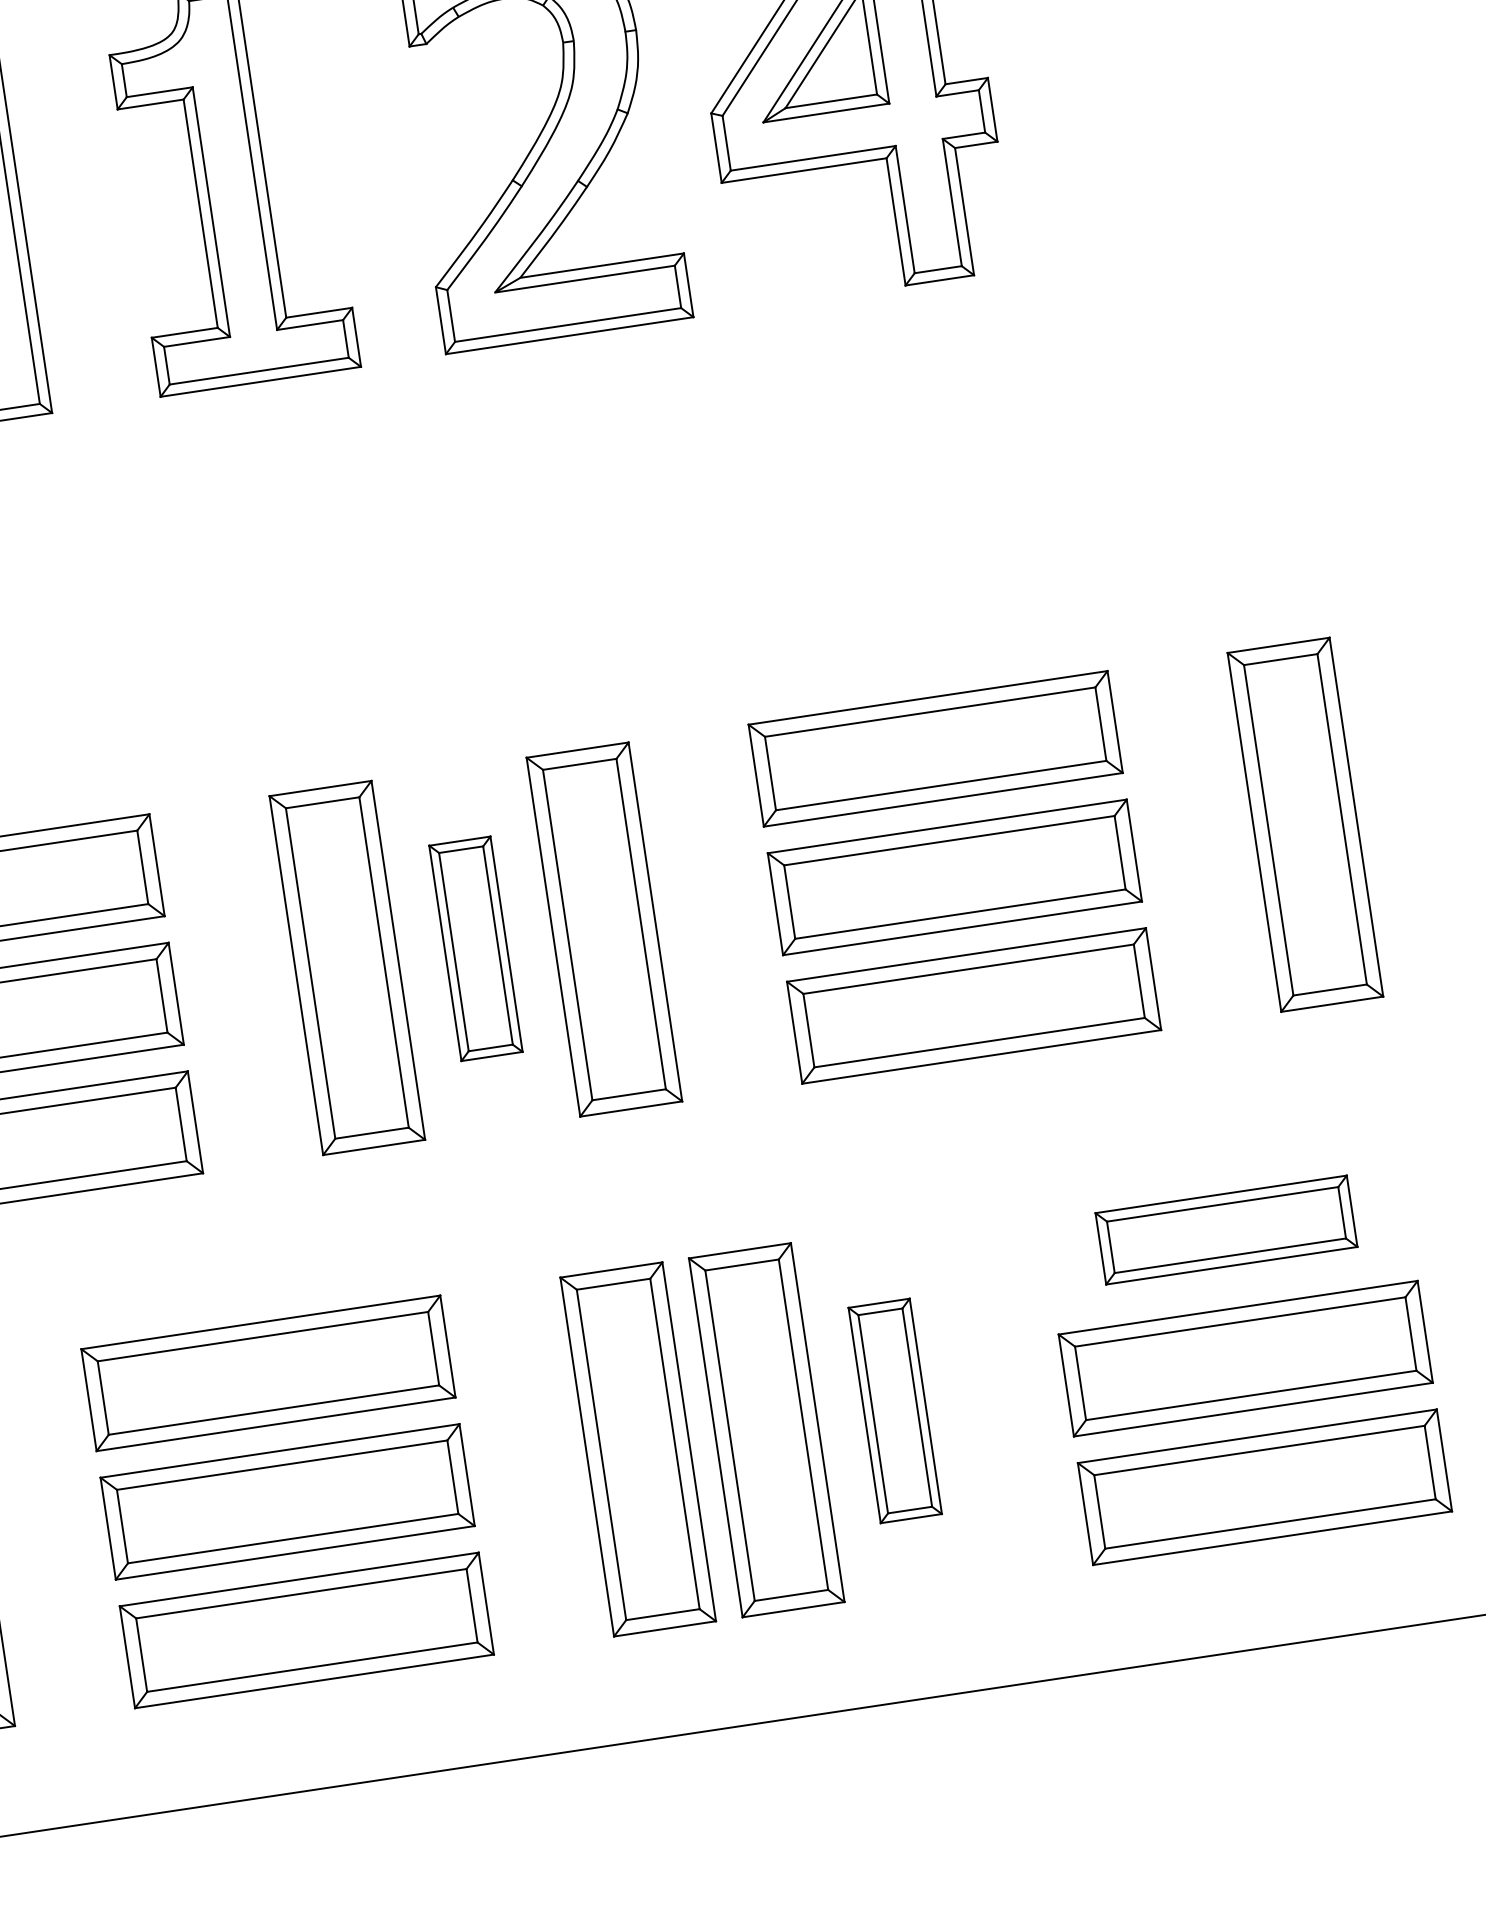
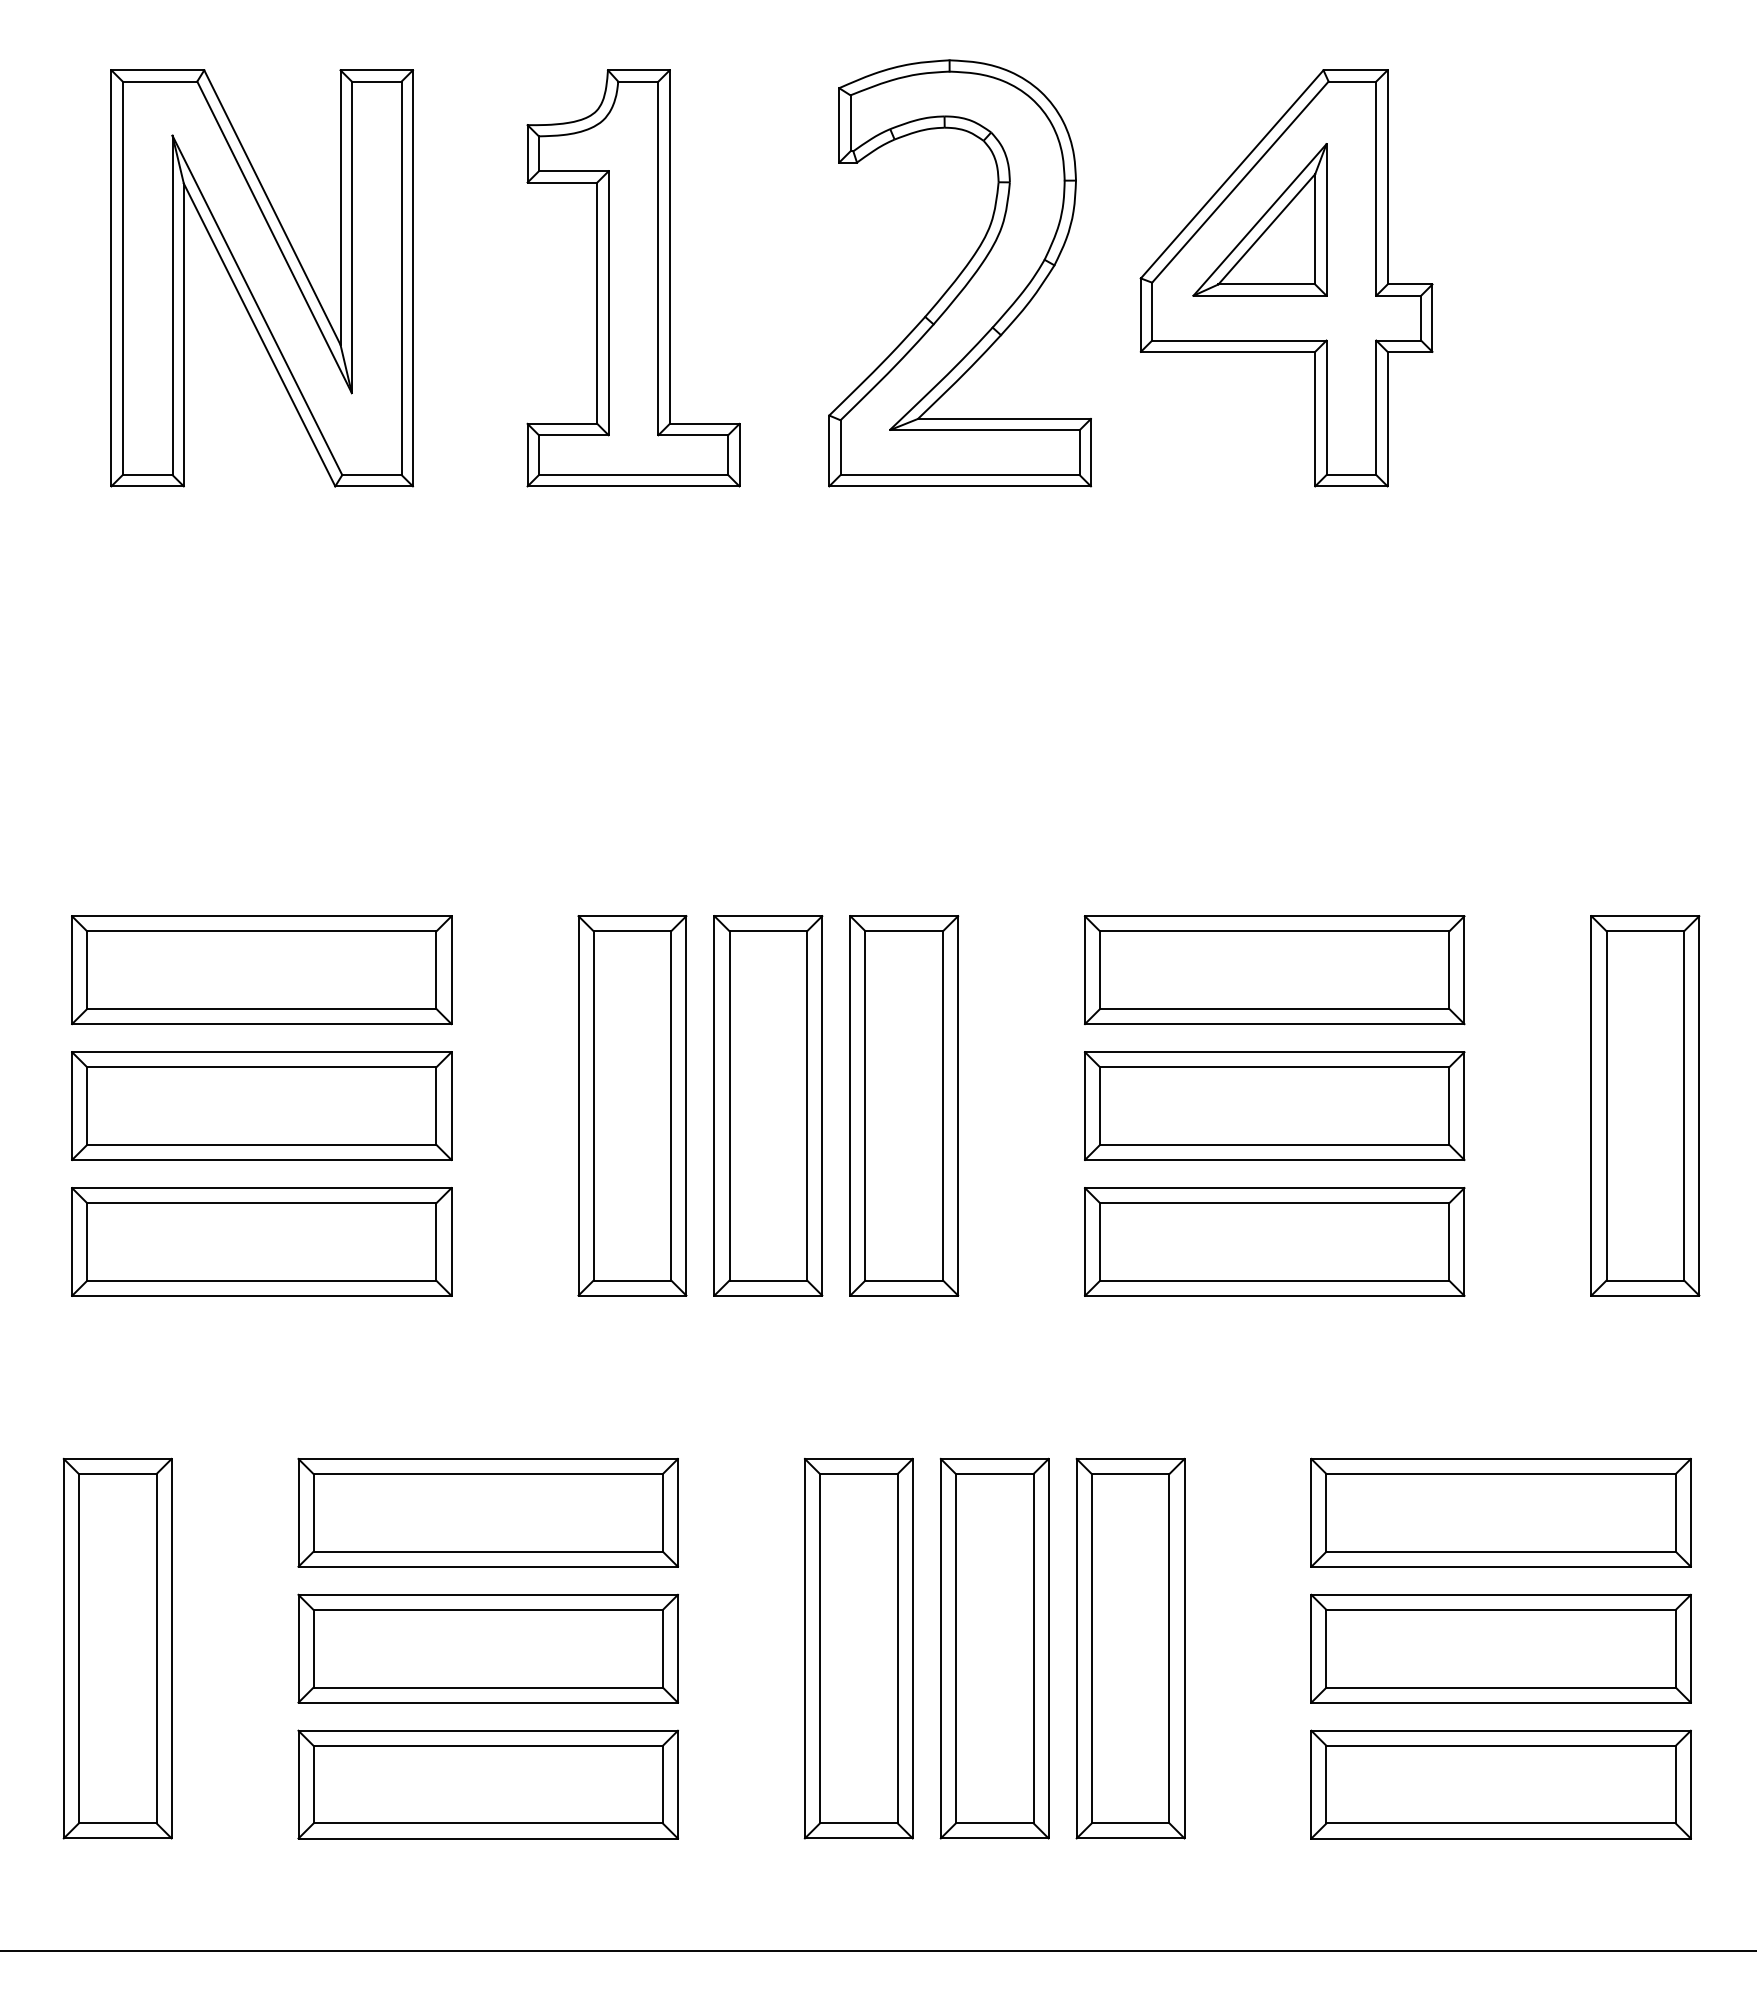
part: (475, 948) -> (768, 1105), size x1.67
part: (1225, 1229) -> (1500, 1512), size x1.43
part: (895, 1410) -> (1130, 1648), size x1.67

